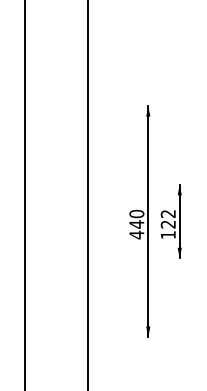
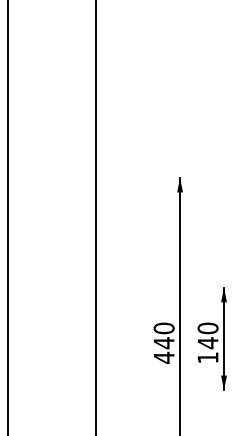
text: (167, 218) -> (206, 334), 122 -> 140

